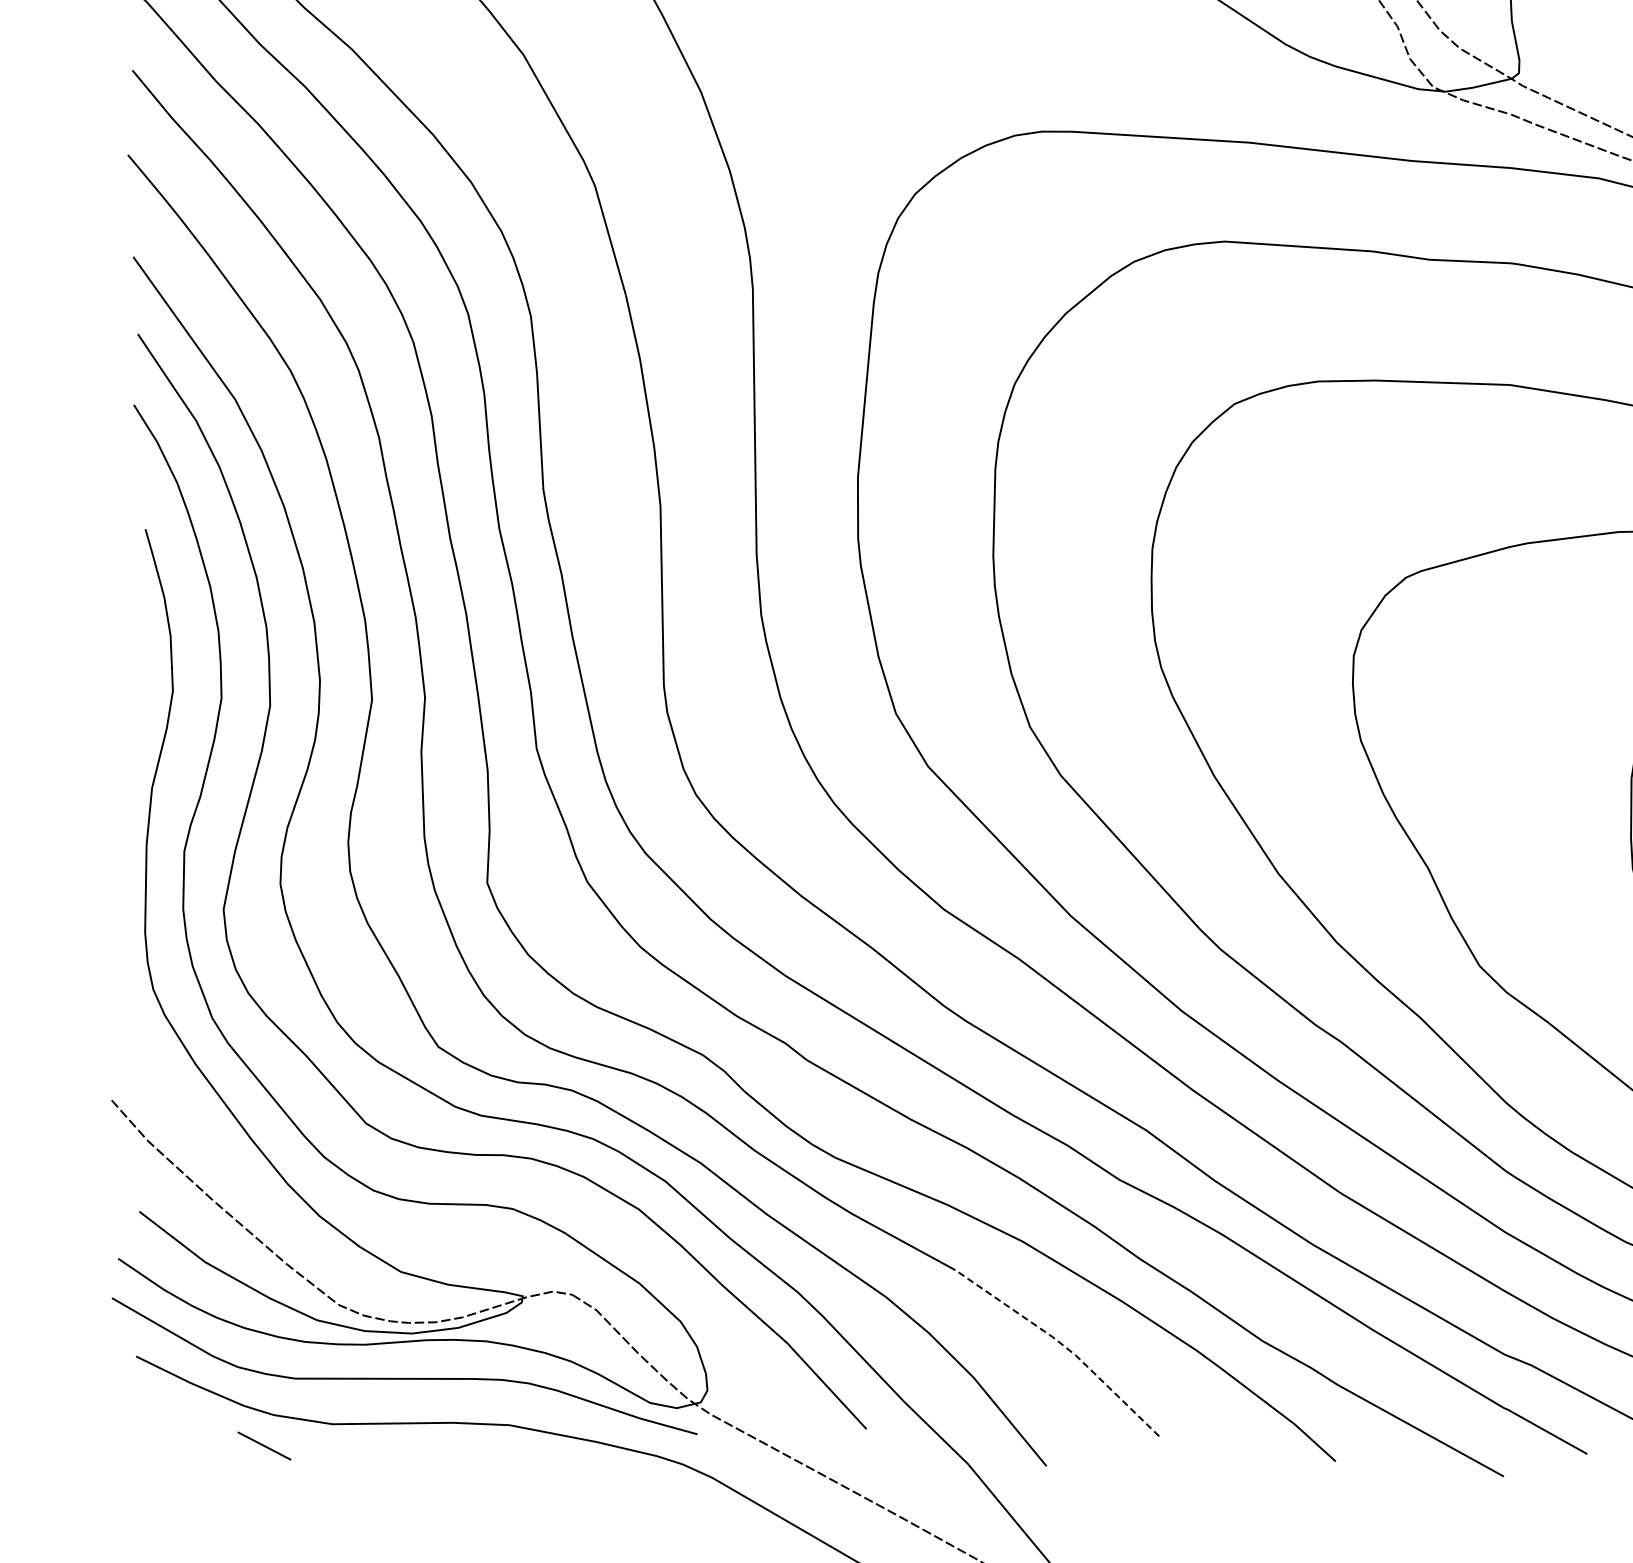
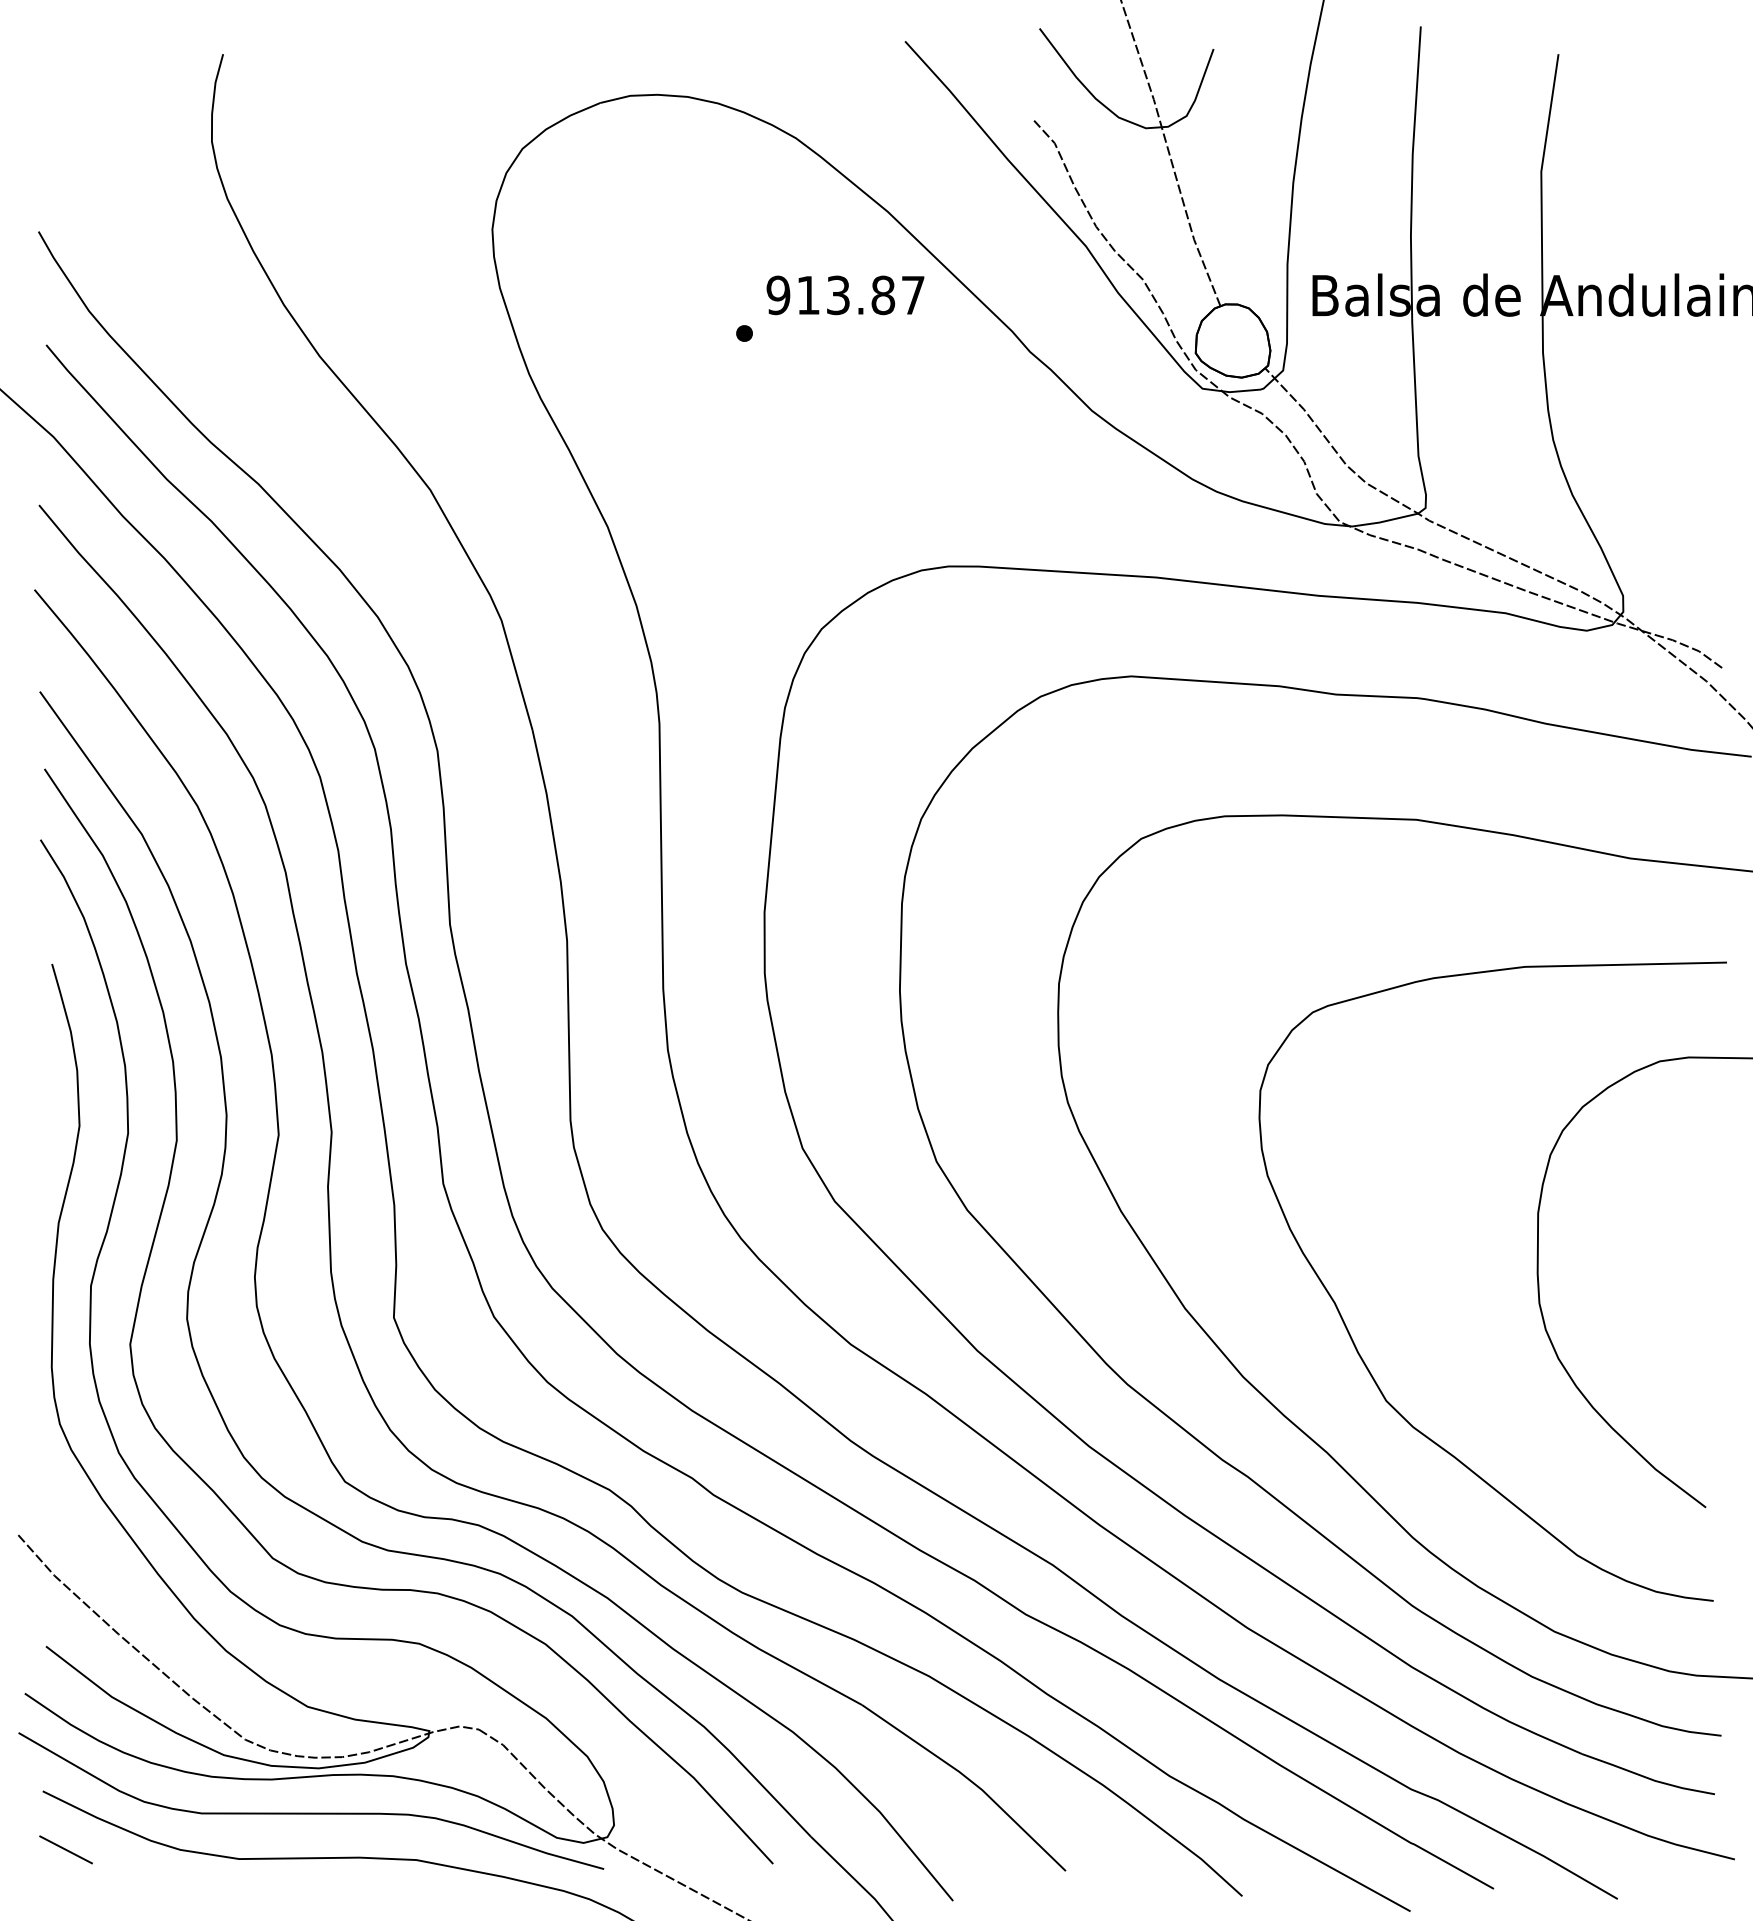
line: (1062, 1345) -> (969, 1780), dashed -> solid
line: (263, 1445) -> (65, 1849), moved

